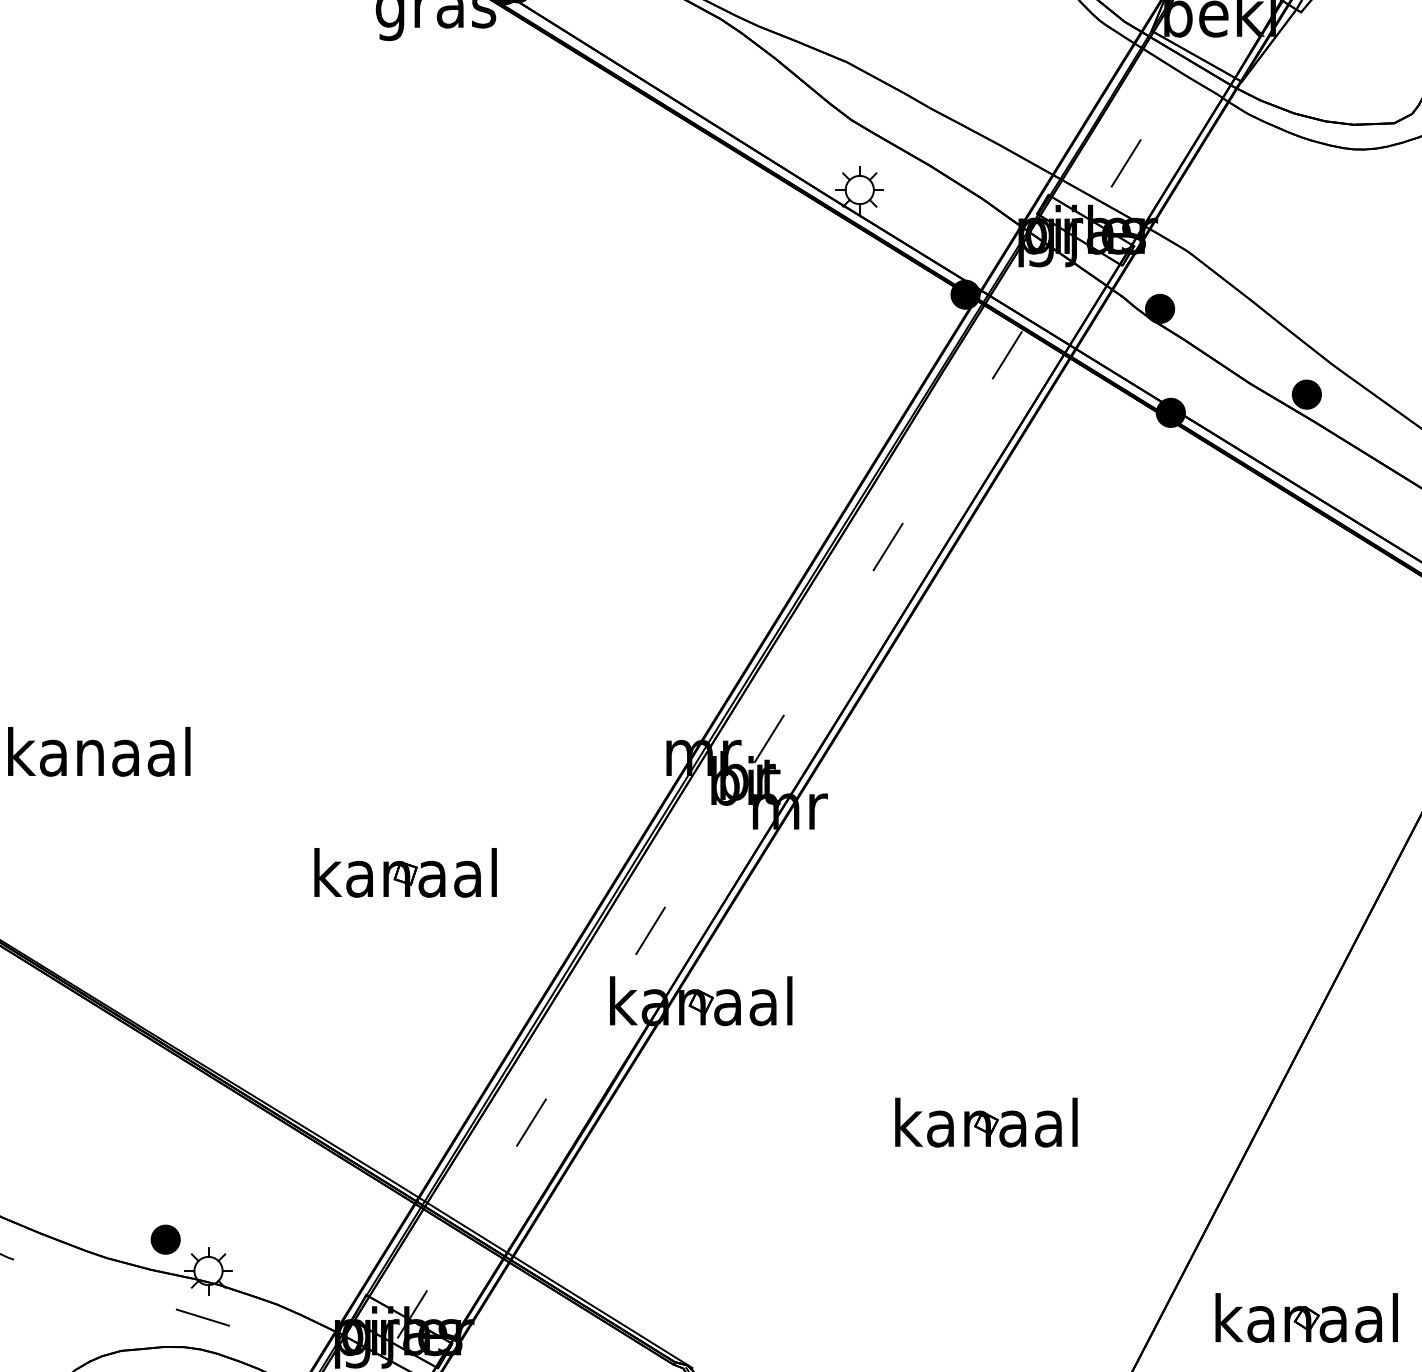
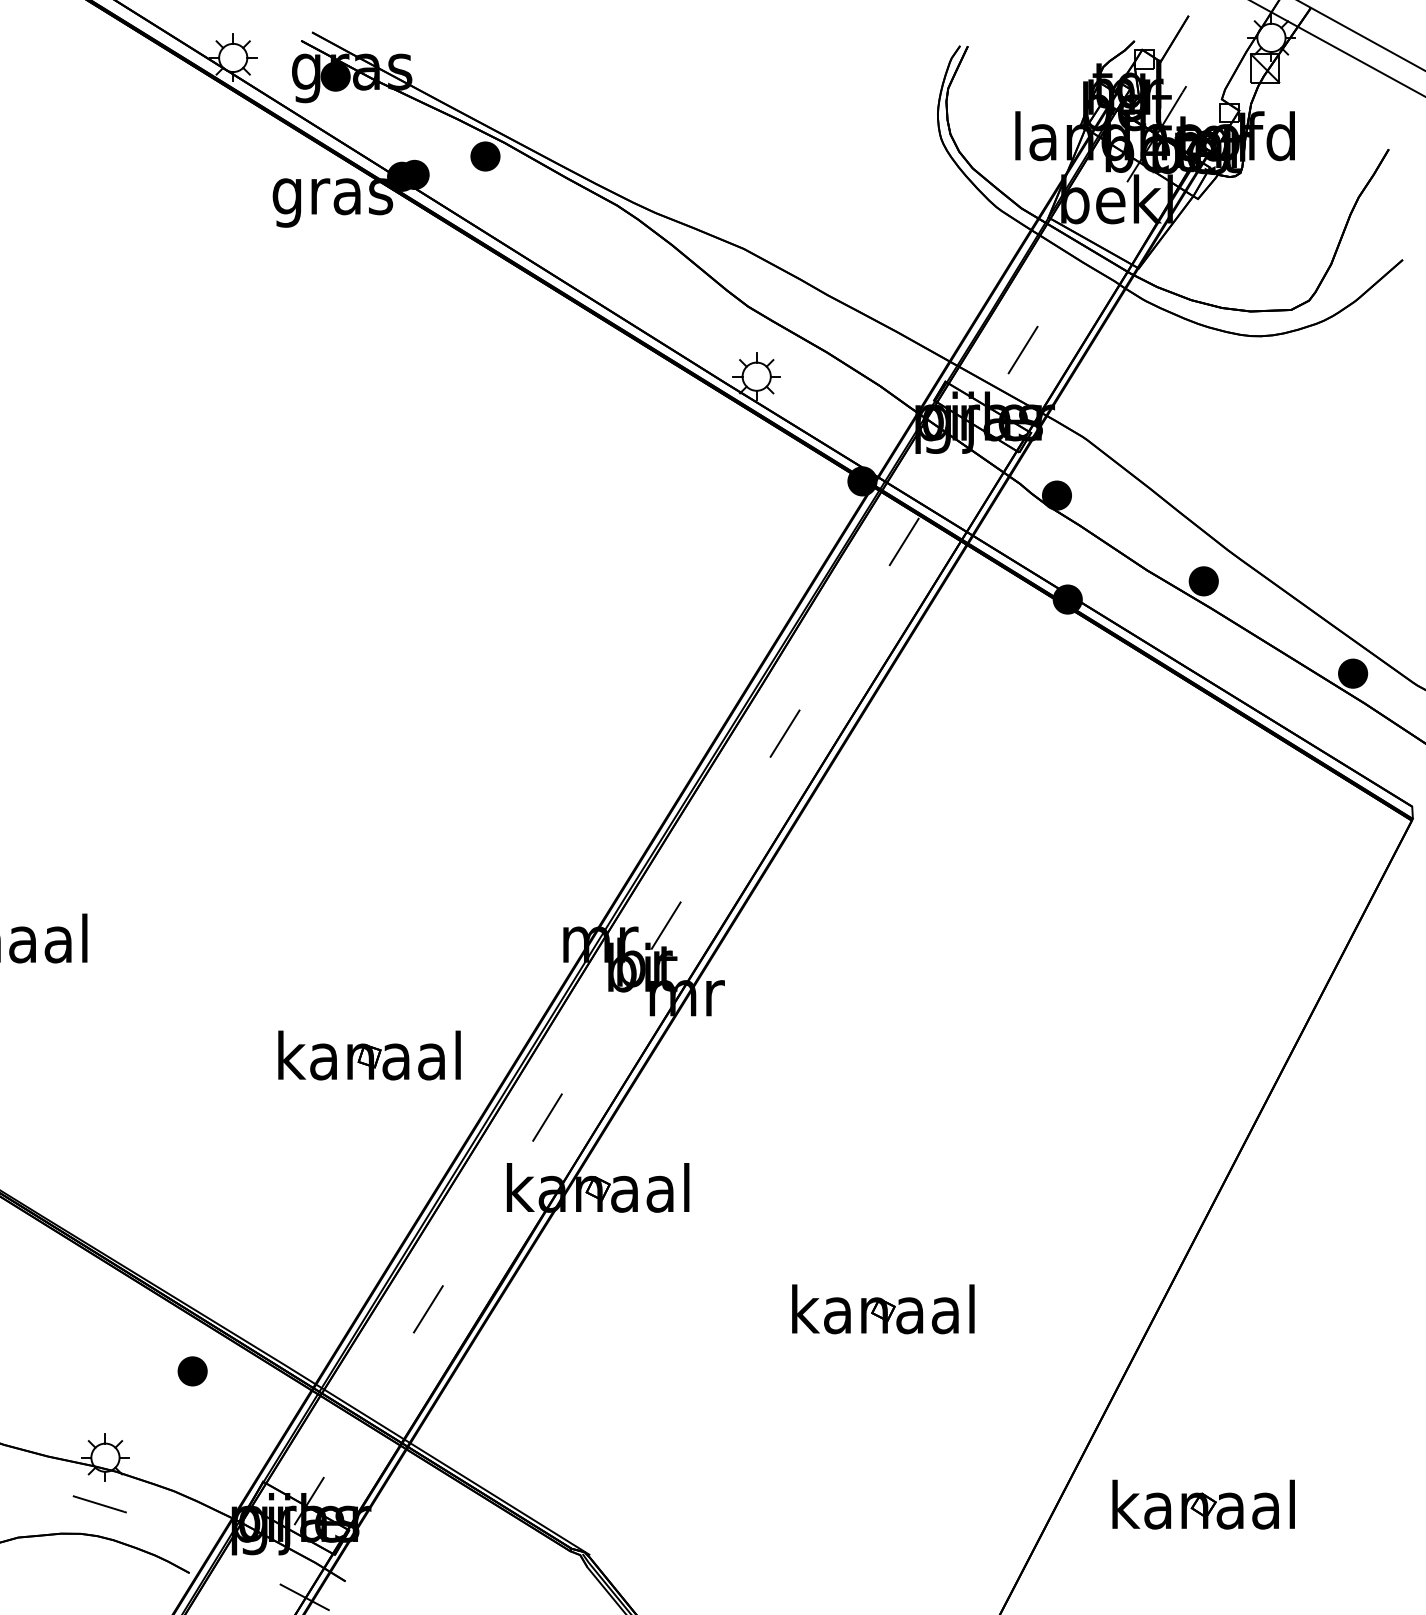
part: (405, 872) -> (369, 1055), moved
part: (165, 1239) -> (192, 1371), moved

